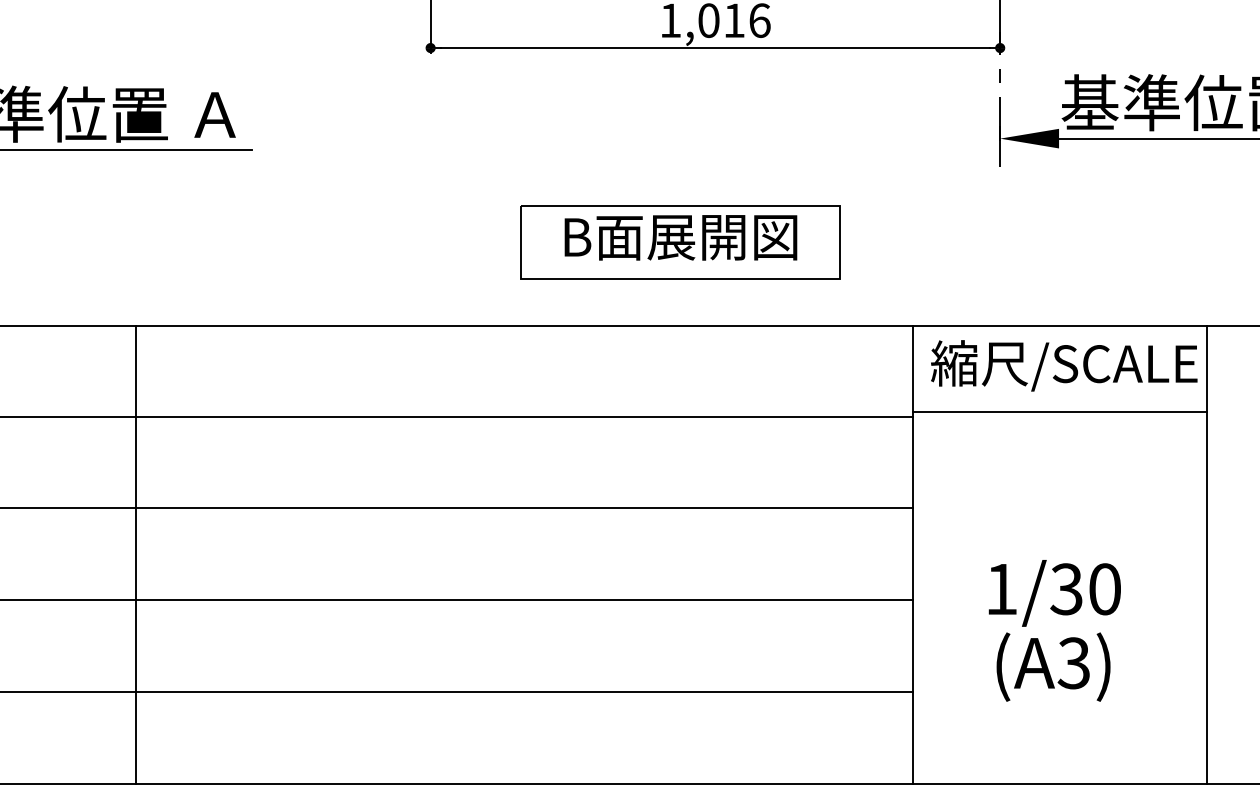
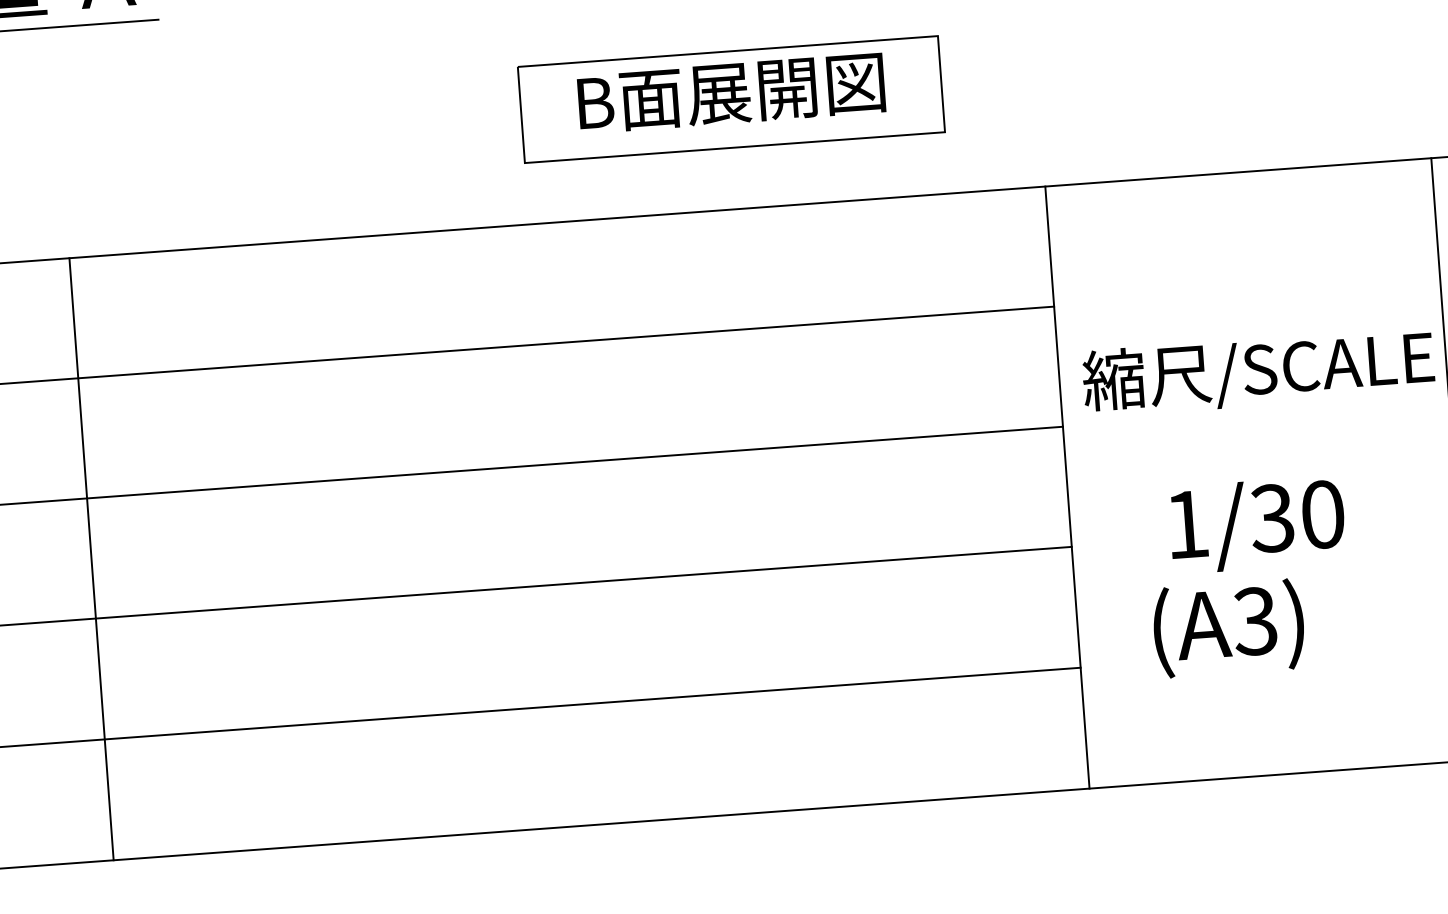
text: (1064, 365) -> (1258, 371), moved
line: (1059, 412) -> (1246, 286), removed
line: (135, 554) -> (90, 559), moved
text: (1053, 666) -> (1228, 627), moved

